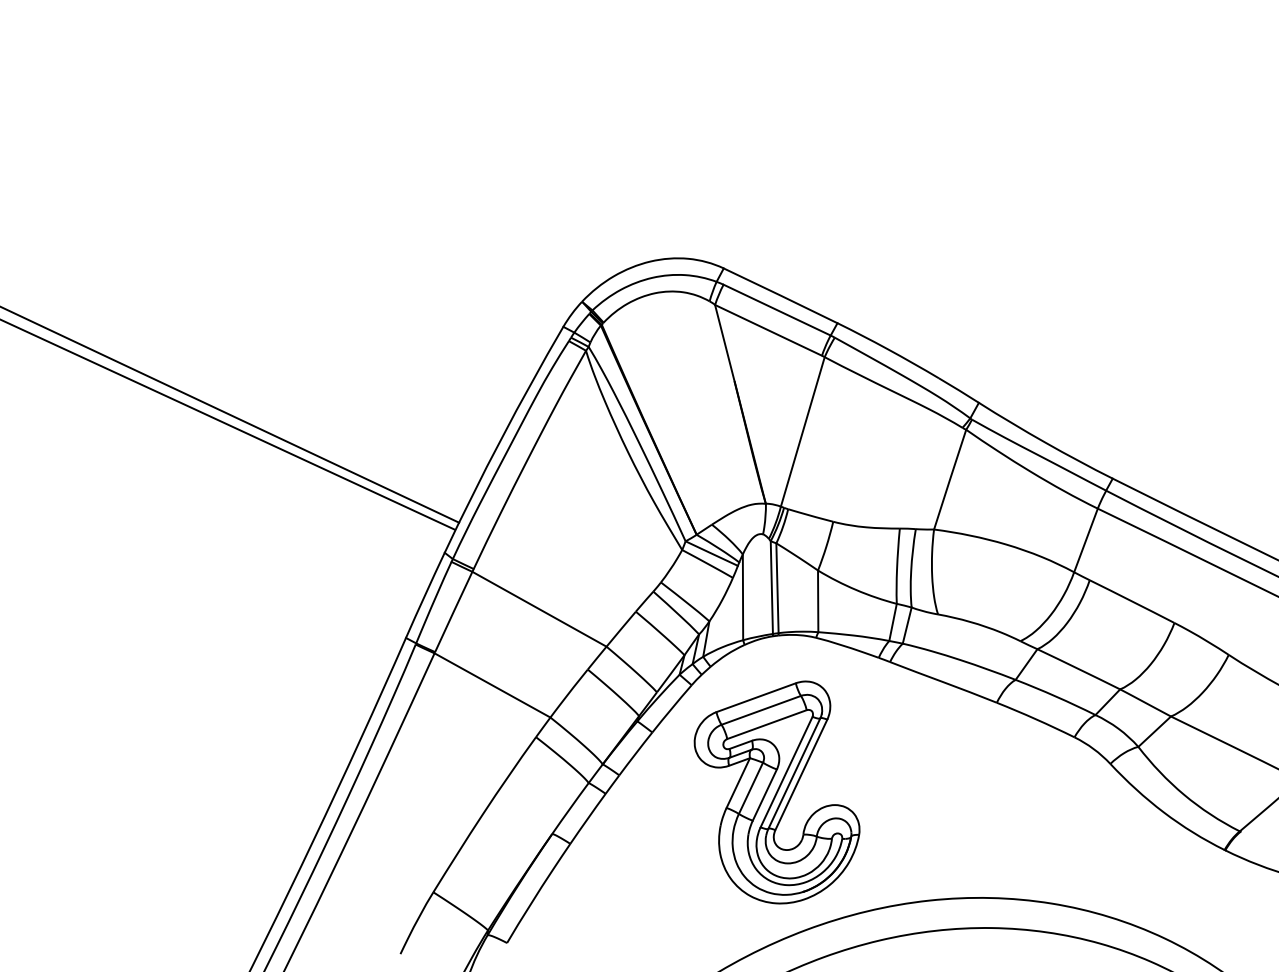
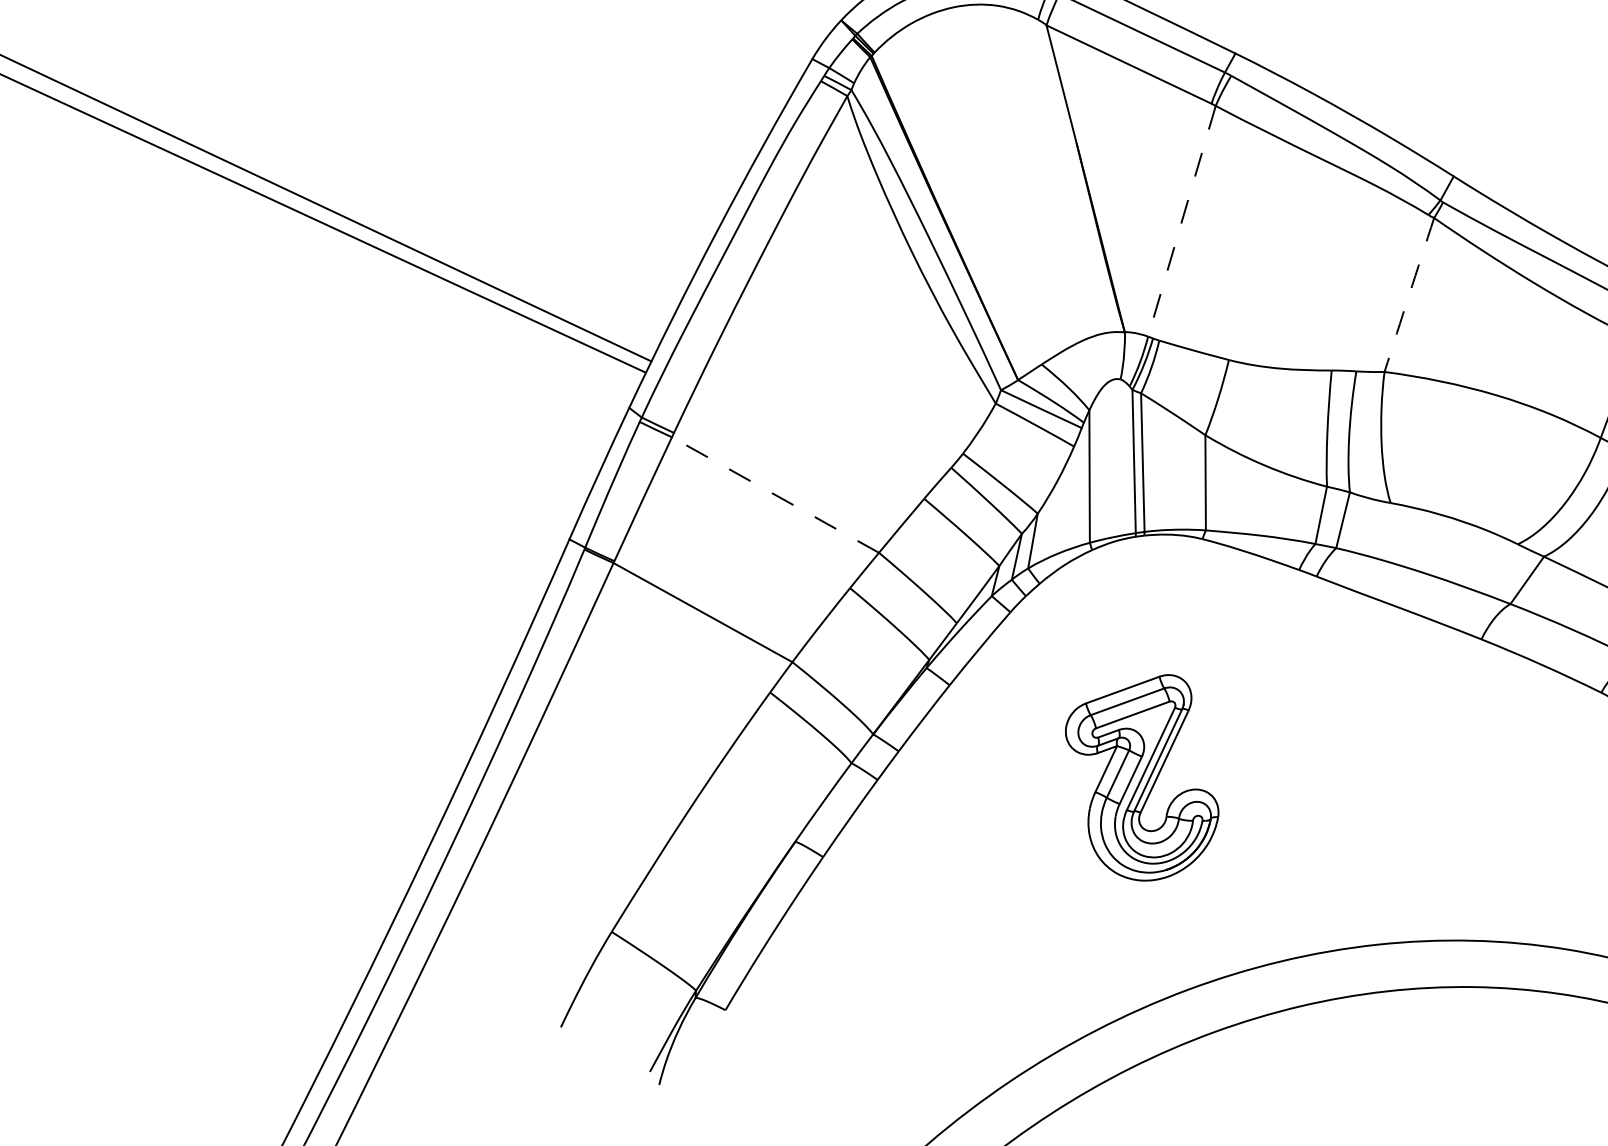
line: (802, 431) -> (1181, 220), solid -> dashed
arc: (950, 479) -> (1409, 294), solid -> dashed
line: (539, 609) -> (775, 495), solid -> dashed
part: (776, 792) -> (1141, 777), size x0.6

